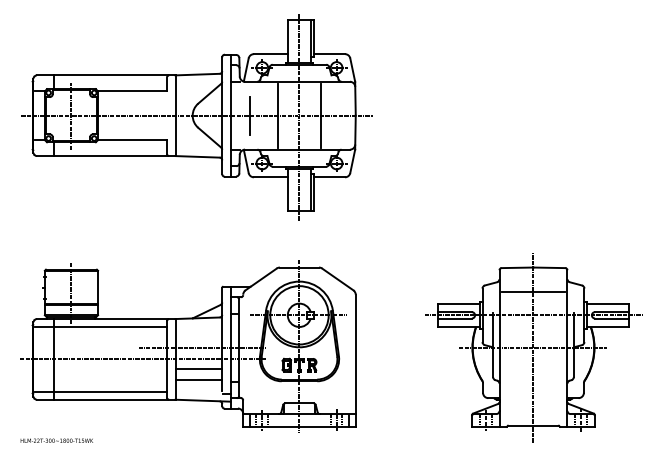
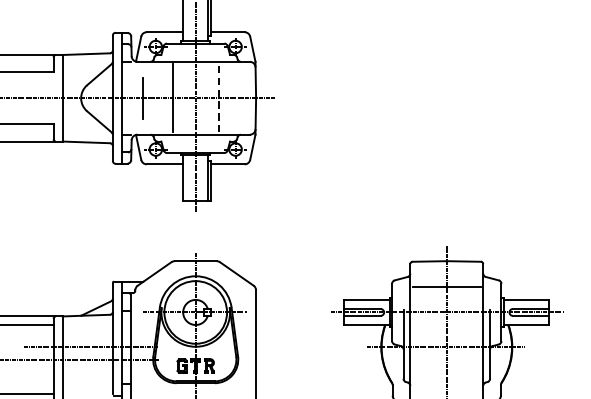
line: (320, 115) -> (218, 98), solid -> dashed
line: (198, 369) -> (87, 370), removed
line: (198, 380) -> (87, 382), removed

